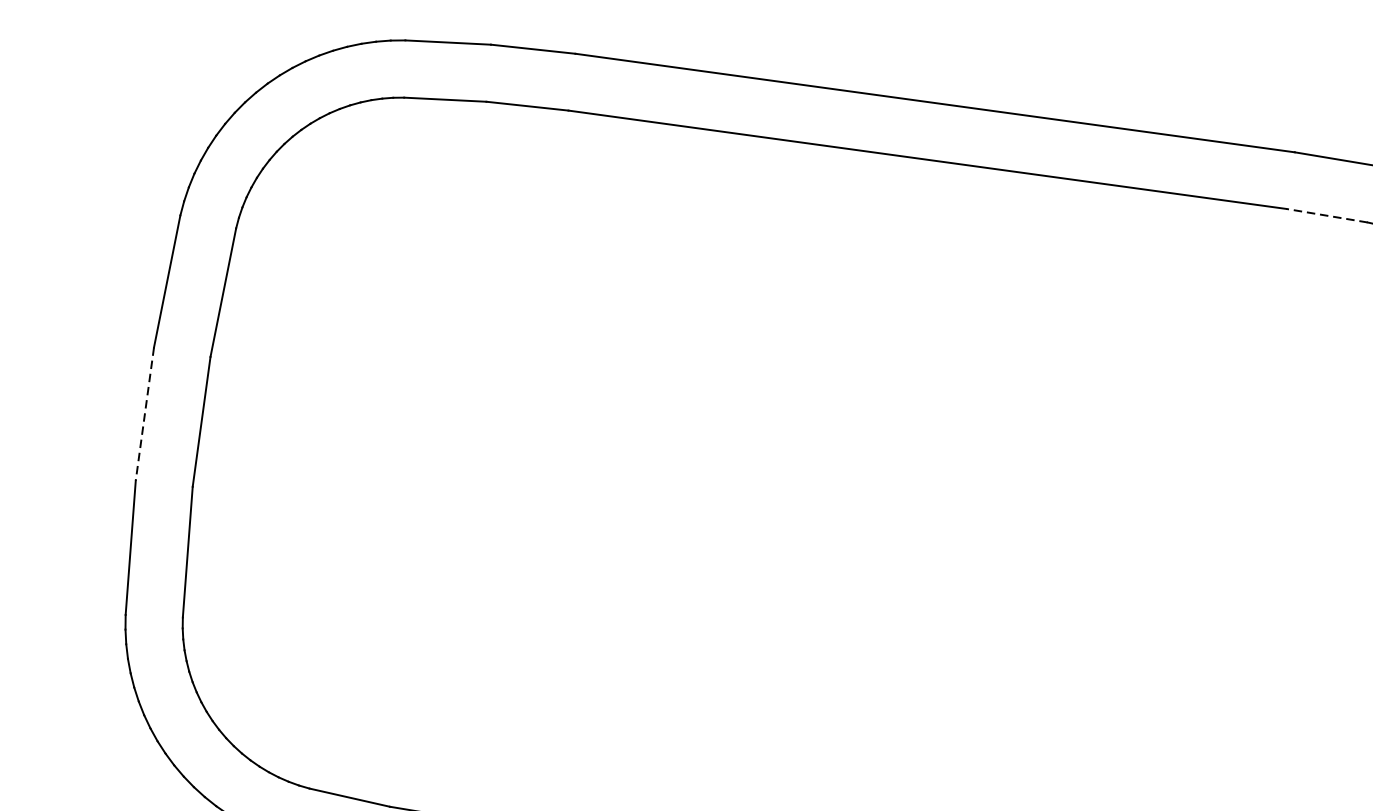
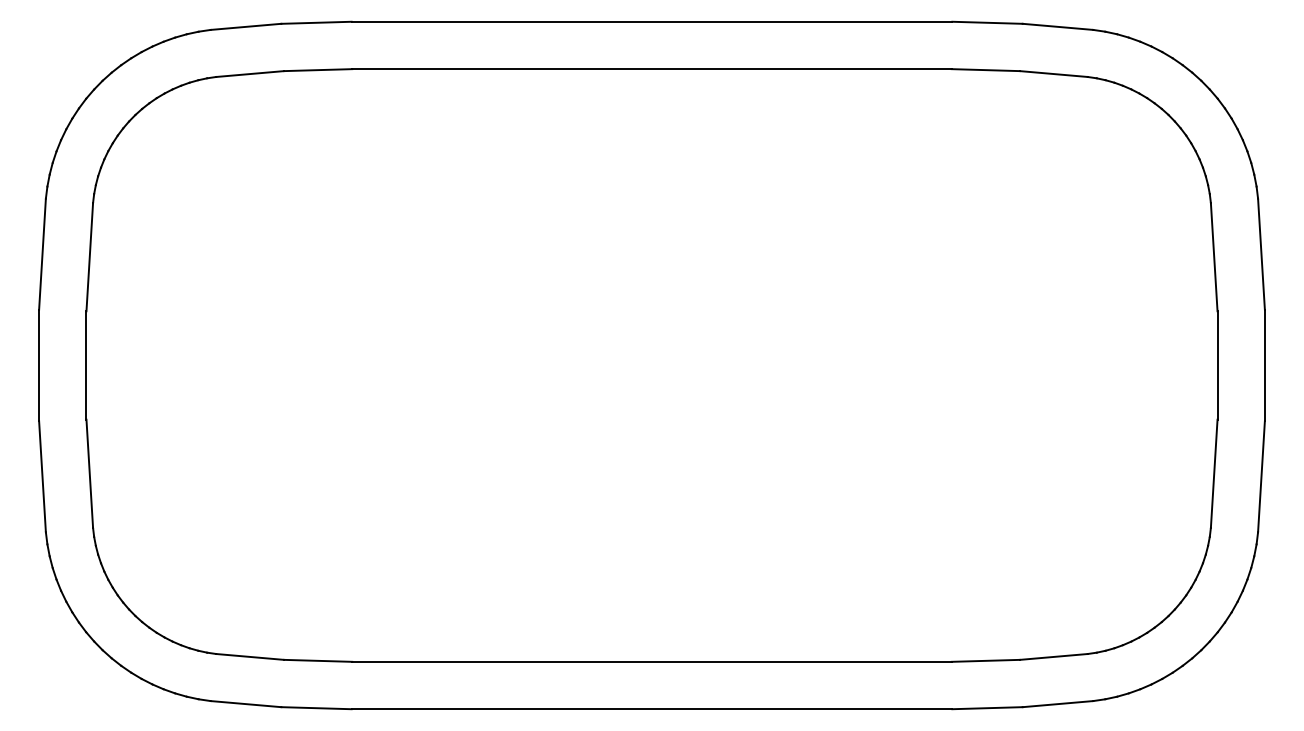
line: (1326, 216) -> (985, 70), dashed -> solid
line: (145, 414) -> (39, 365), dashed -> solid

